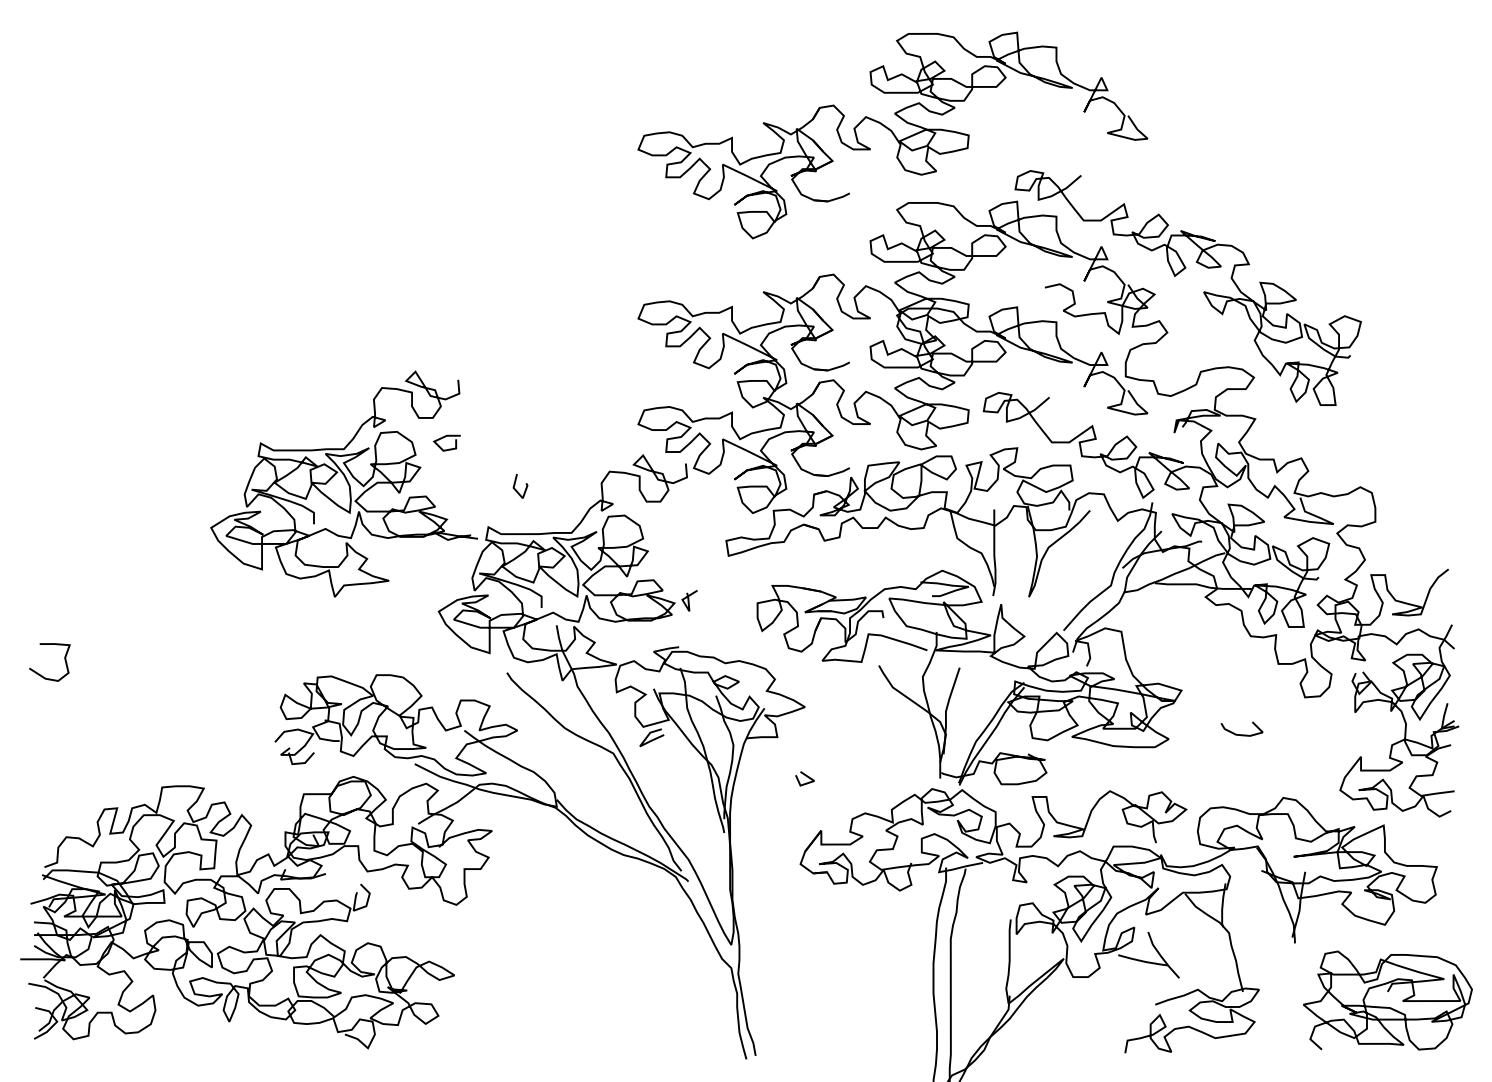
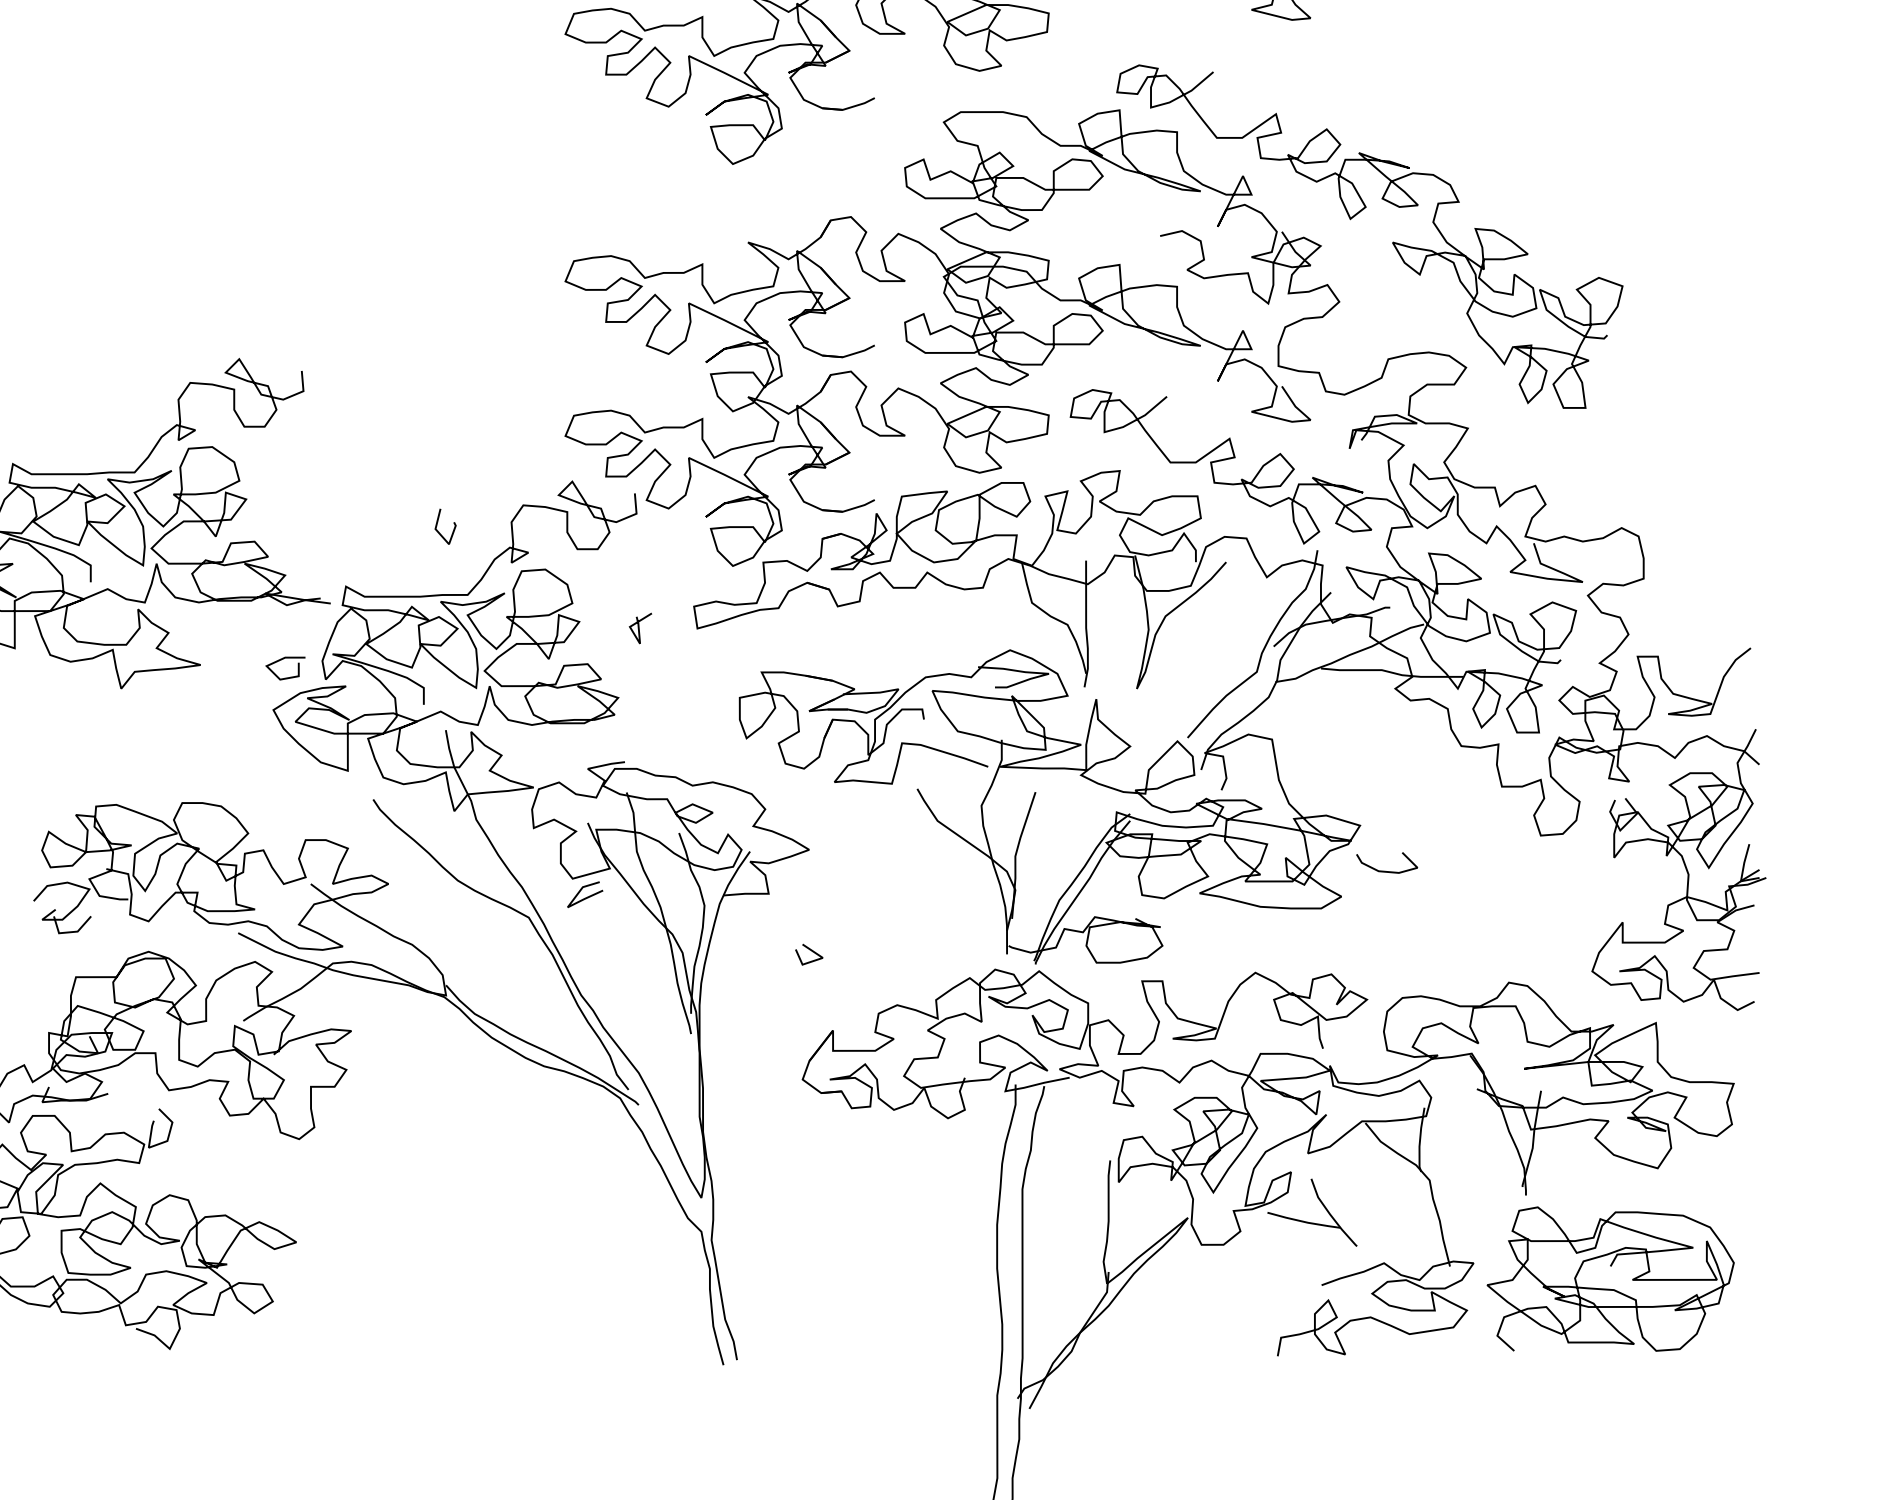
curve: (443, 438) -> (280, 661), moved
line: (516, 489) -> (439, 531), moved
line: (689, 600) -> (640, 627), moved
curve: (1241, 734) -> (1386, 870), moved
curve: (1386, 1006) -> (1608, 1287), moved

